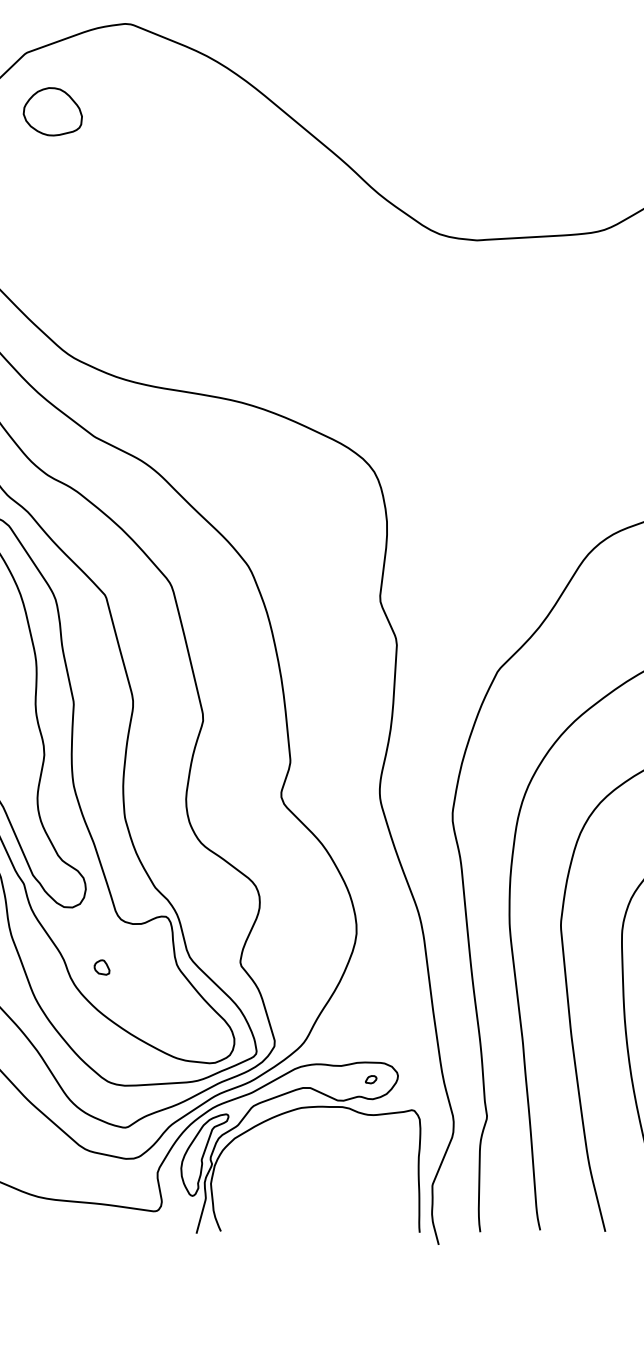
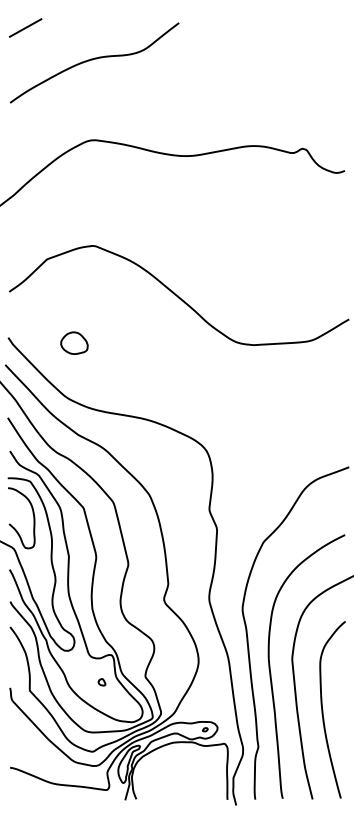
part: (52, 110) -> (74, 342), moved
part: (100, 967) -> (101, 682), moved

